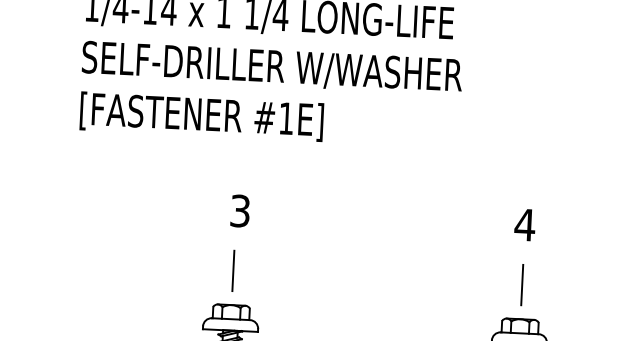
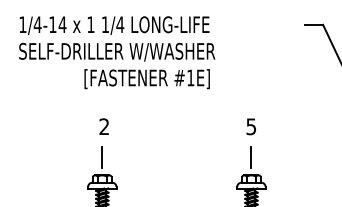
text: (200, 117) -> (146, 79), moved
text: (240, 210) -> (104, 126), 3 -> 2
text: (525, 224) -> (251, 126), 4 -> 5

